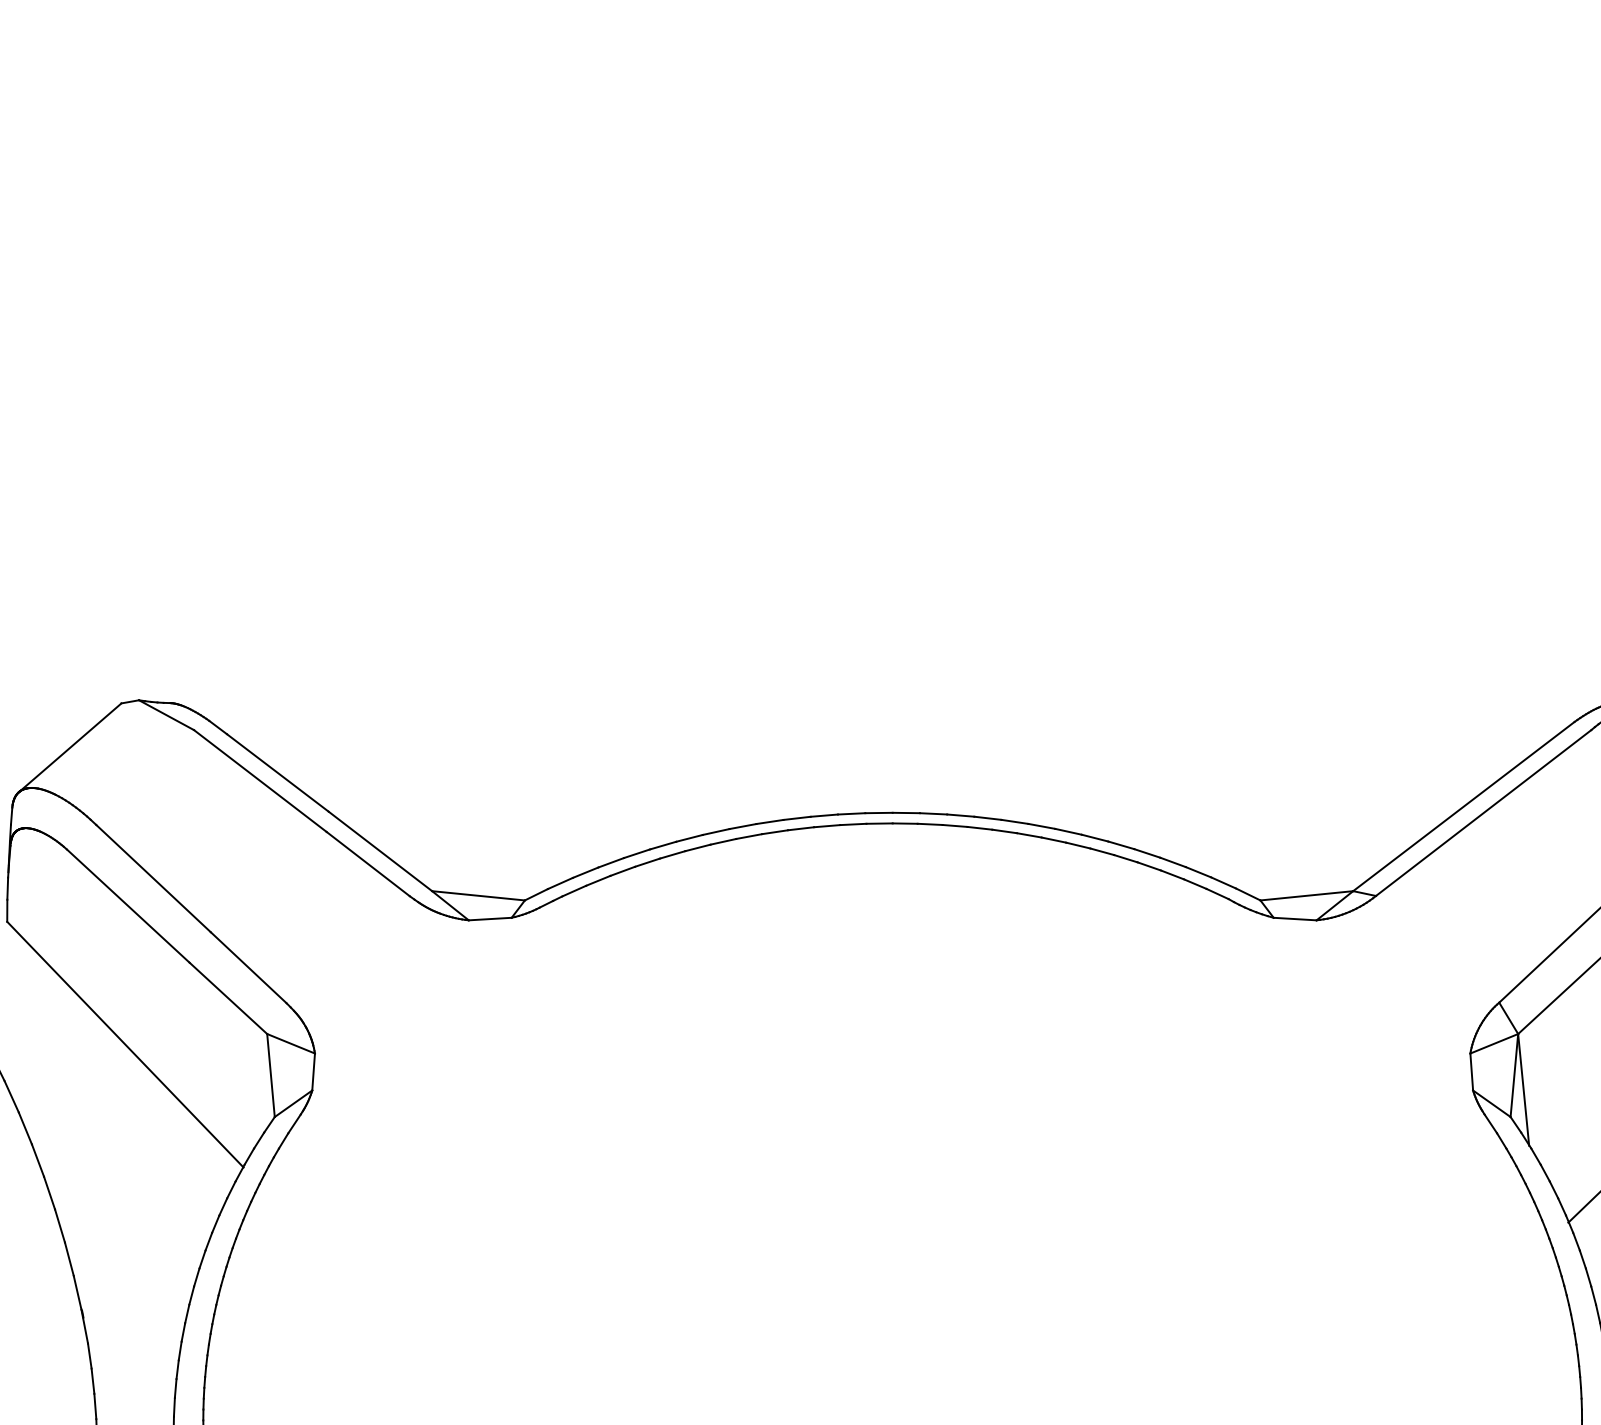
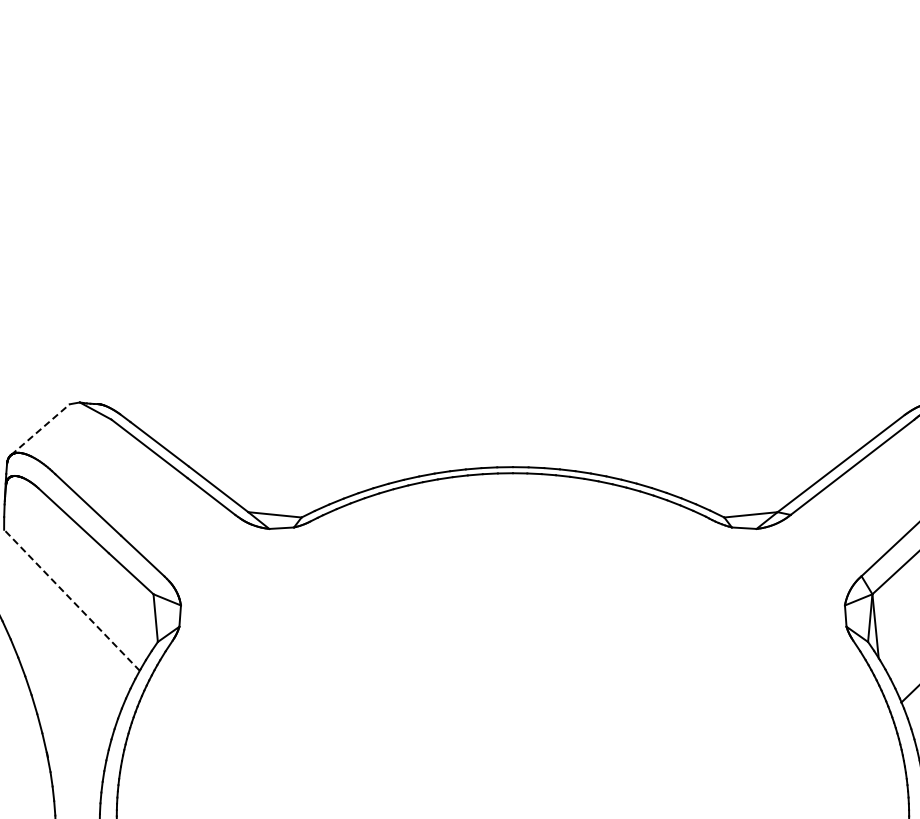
line: (70, 747) -> (40, 429), solid -> dashed
line: (126, 1044) -> (72, 600), solid -> dashed

